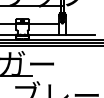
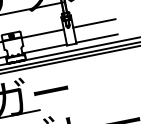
line: (80, 24) -> (94, 24), added

